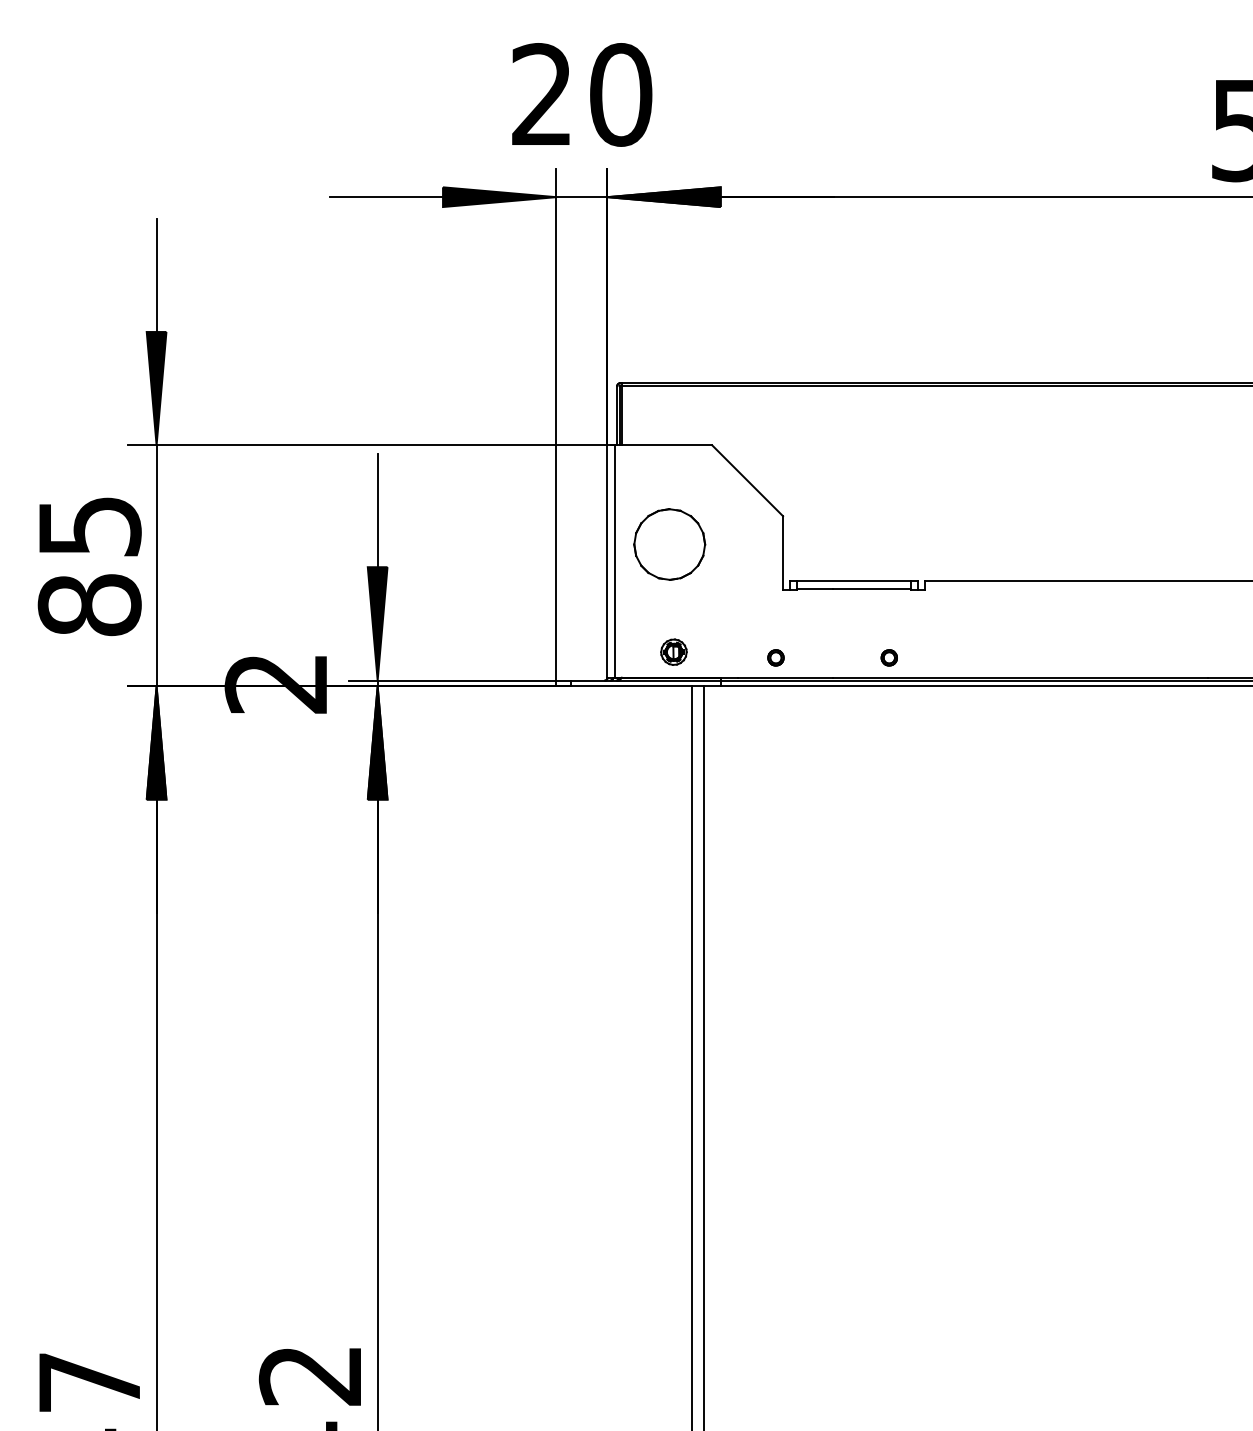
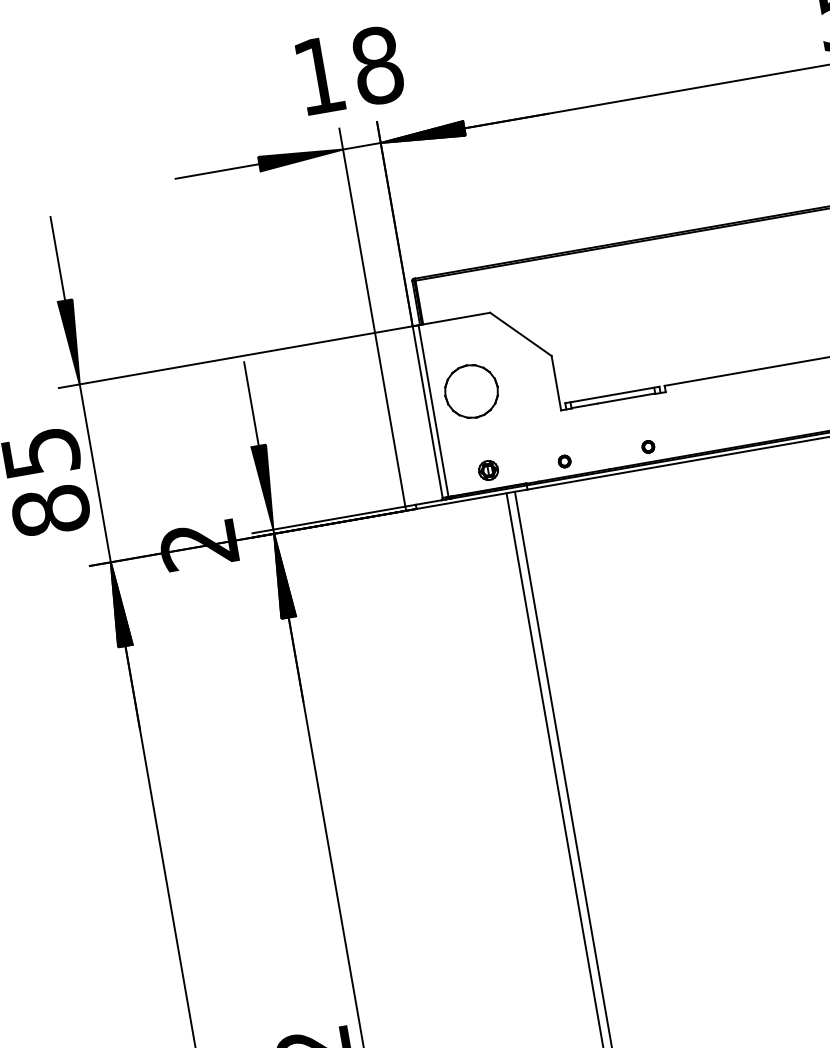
text: (582, 94) -> (349, 70), 20 -> 18

